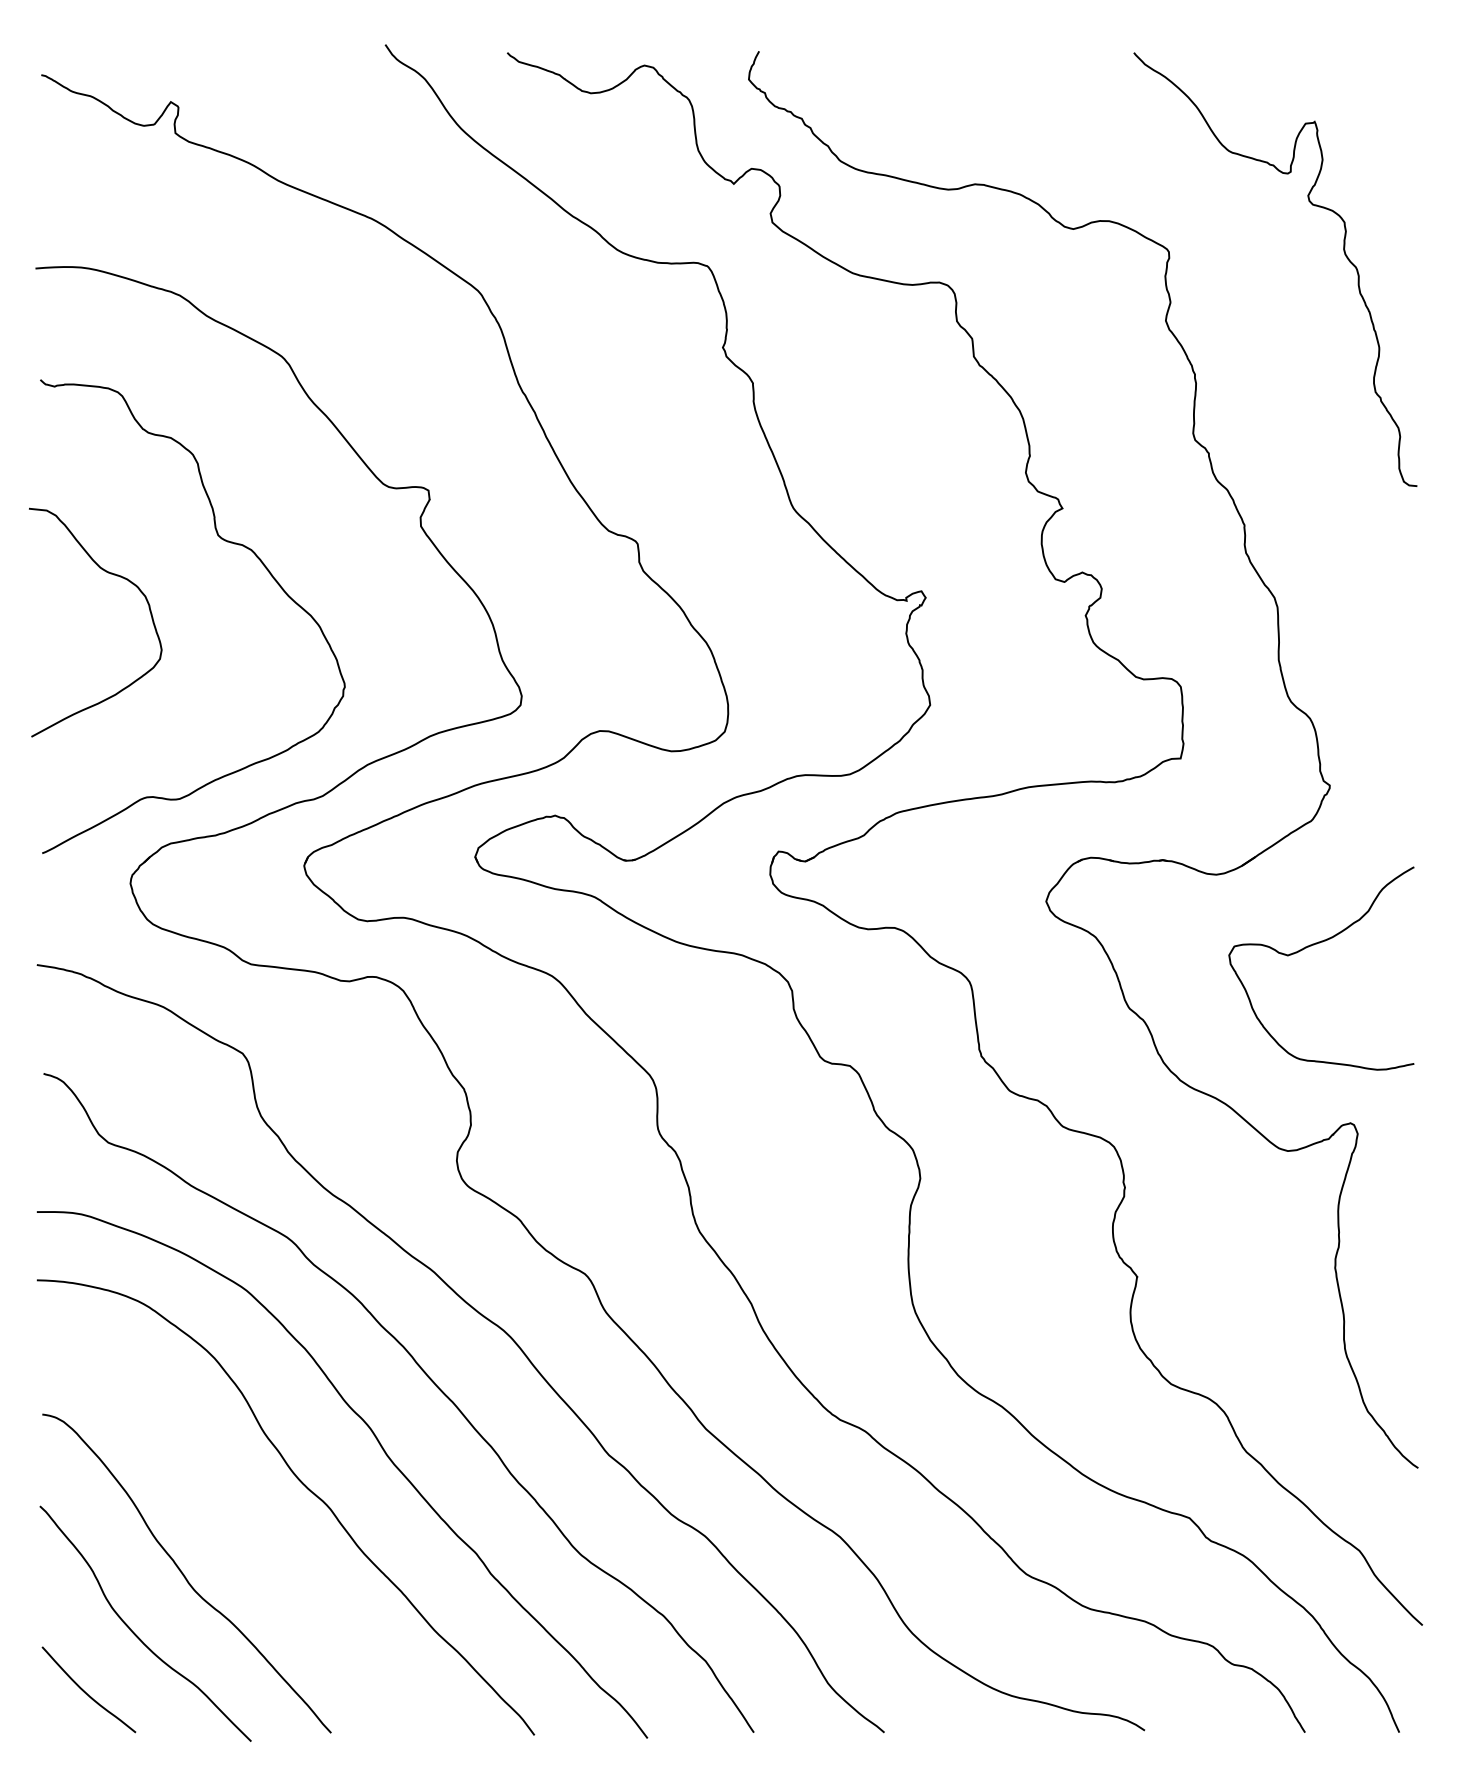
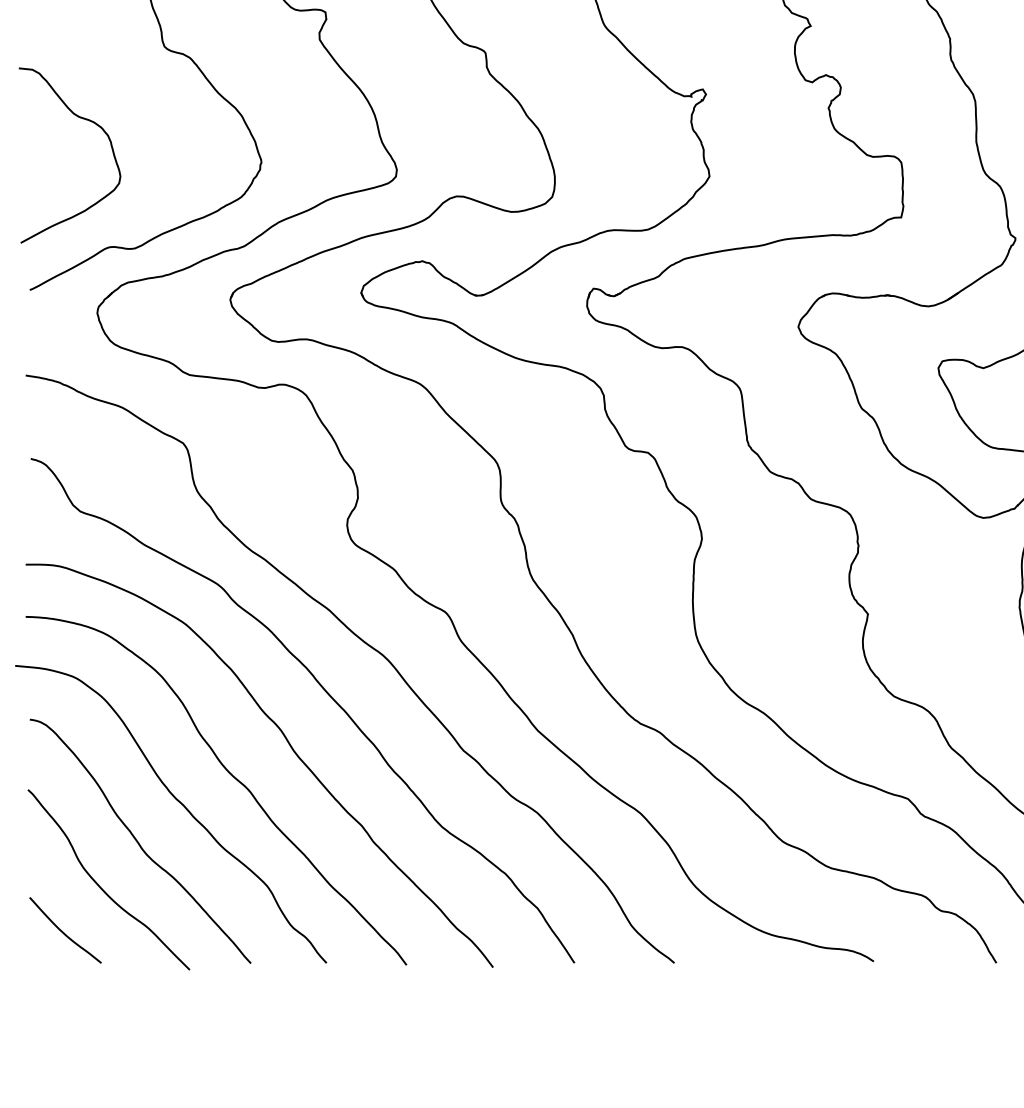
curve: (110, 574) -> (81, 118), moved
curve: (235, 1521) -> (177, 801), added

